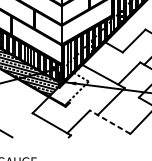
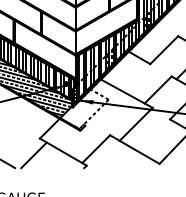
line: (109, 122) -> (134, 149), dashed -> solid
line: (27, 127) -> (33, 155), added

